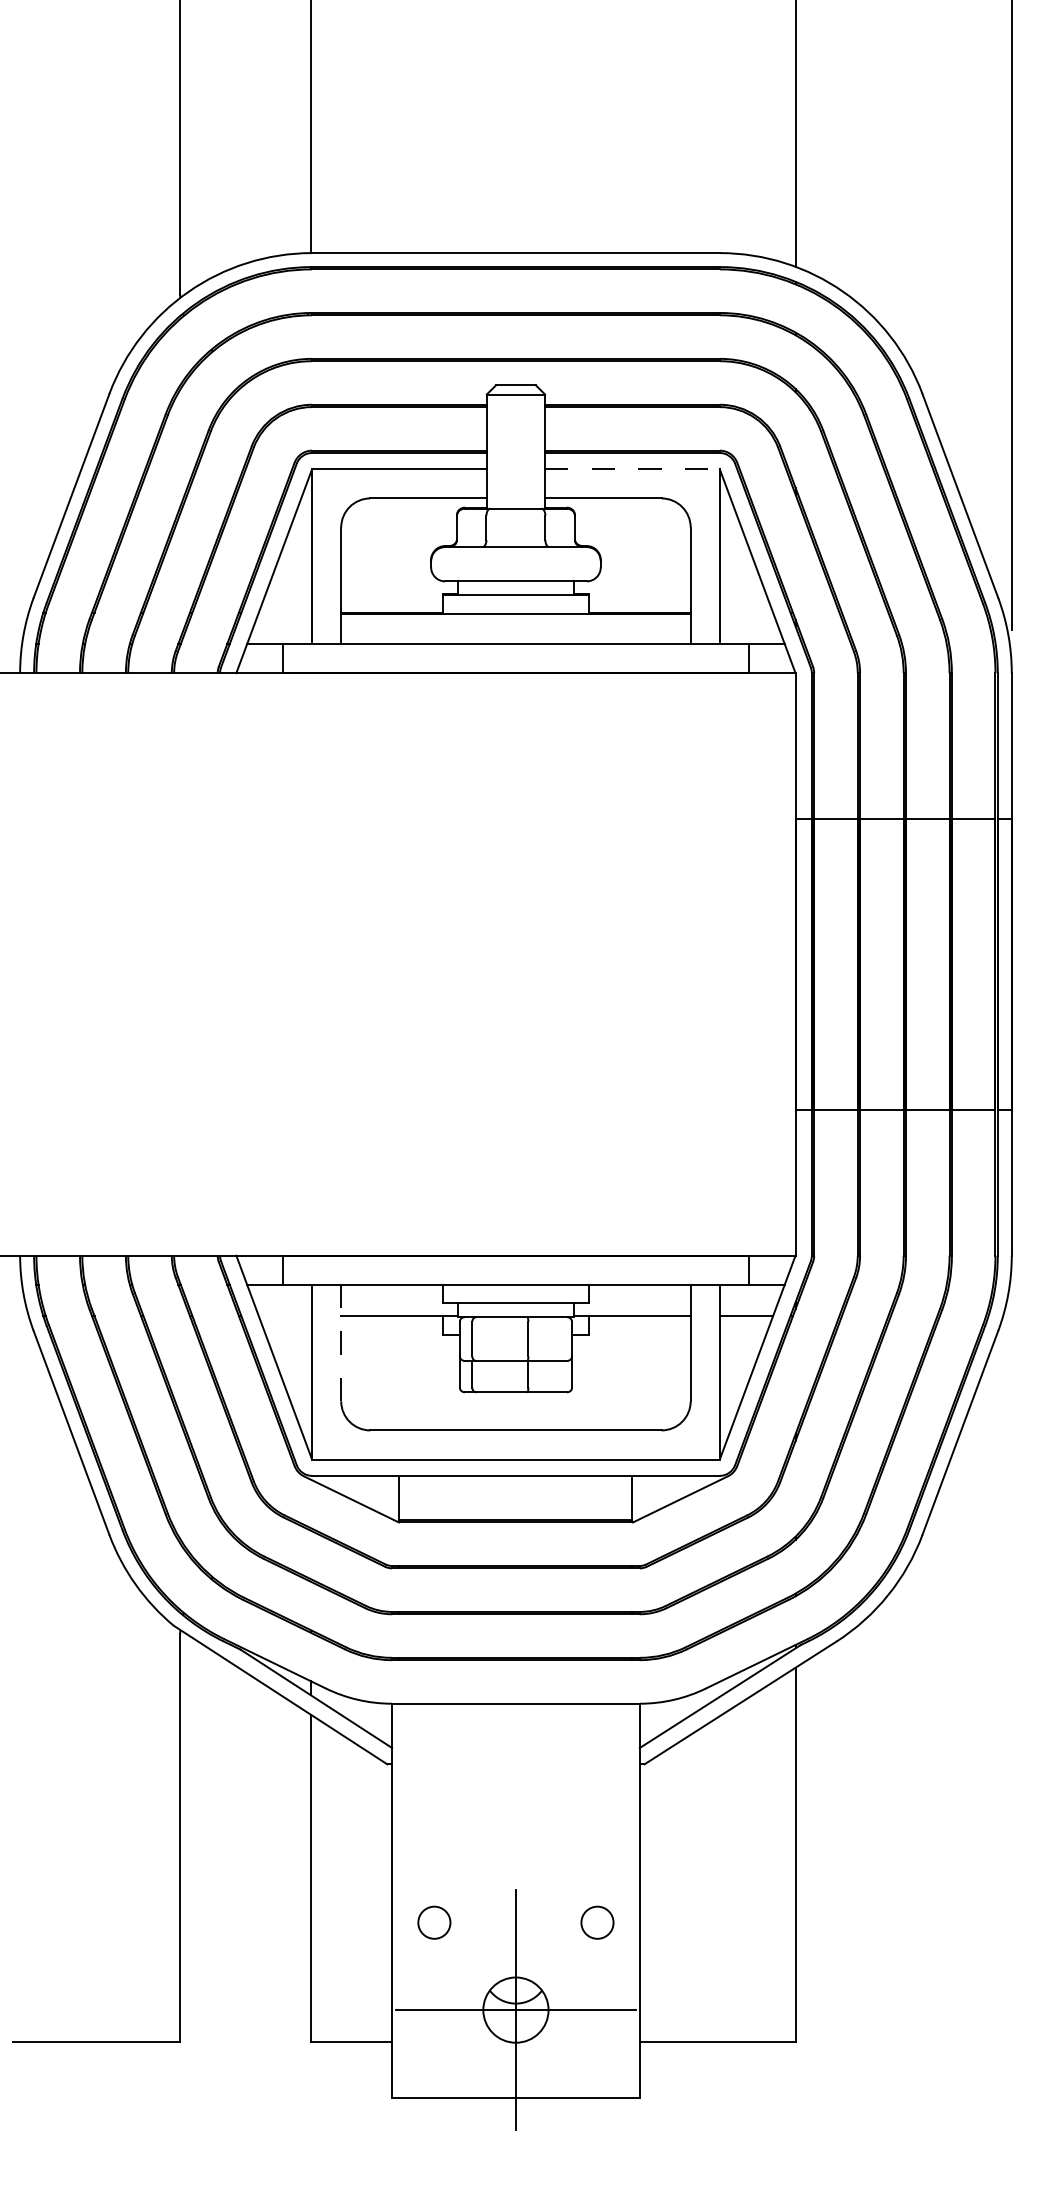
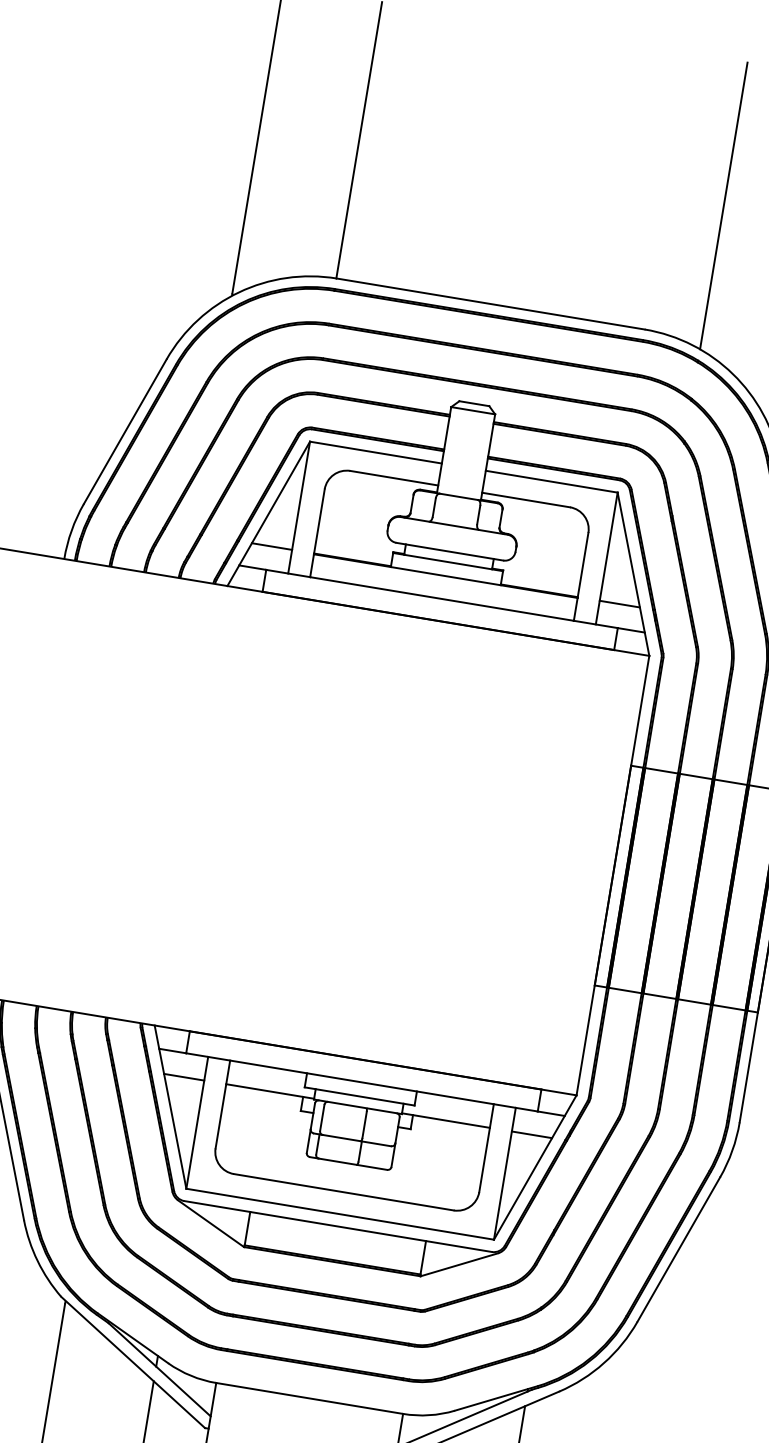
line: (632, 469) -> (551, 481), dashed -> solid
line: (285, 612) -> (272, 546), added
line: (746, 612) -> (619, 603), added
line: (285, 1316) -> (184, 1077), added
line: (341, 1343) -> (223, 1104), dashed -> solid

